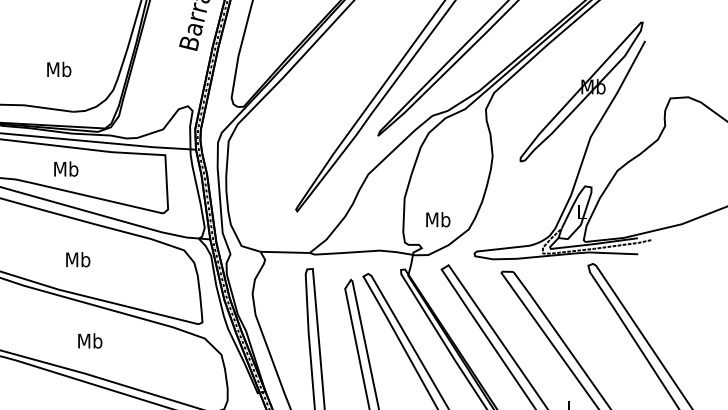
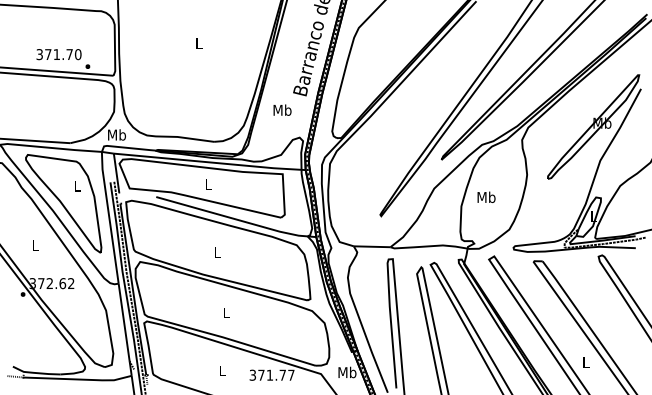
text: (59, 68) -> (282, 109), moved
text: (65, 168) -> (208, 184), Mb -> L
text: (438, 218) -> (486, 196), moved
text: (77, 258) -> (217, 251), Mb -> L
text: (90, 340) -> (226, 312), Mb -> L

